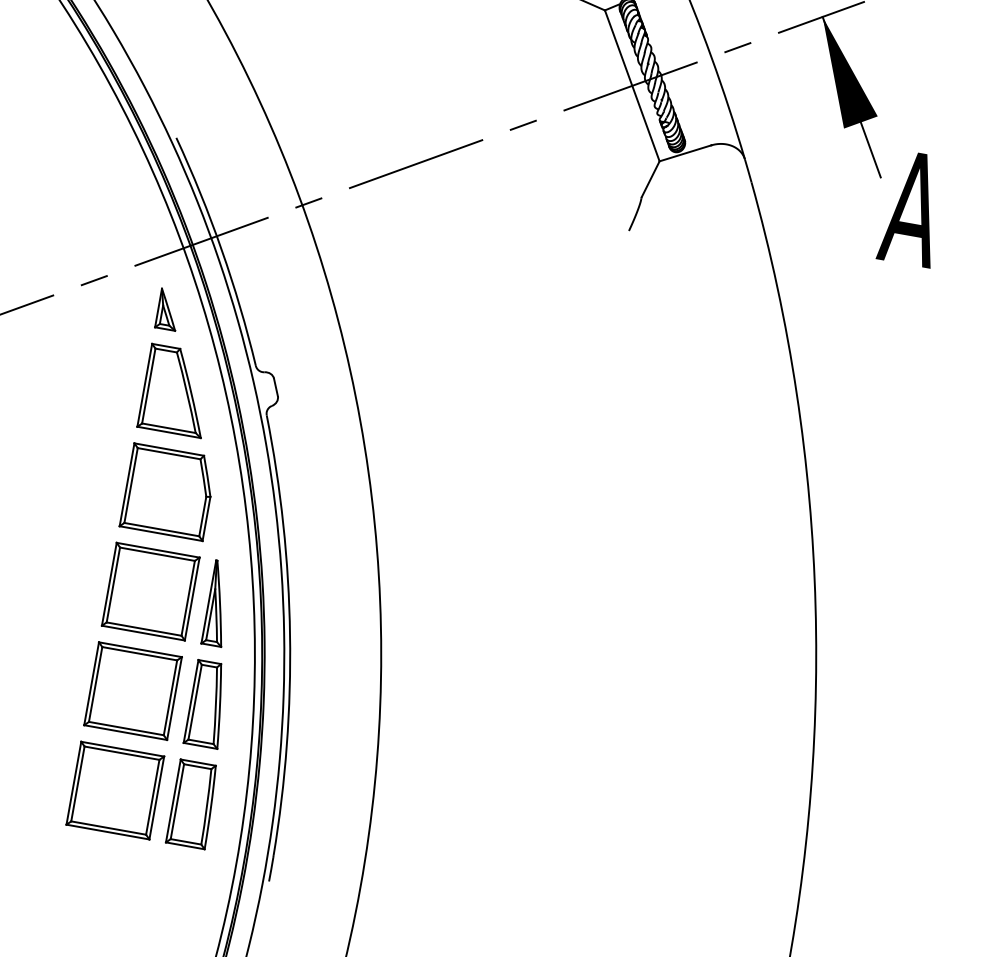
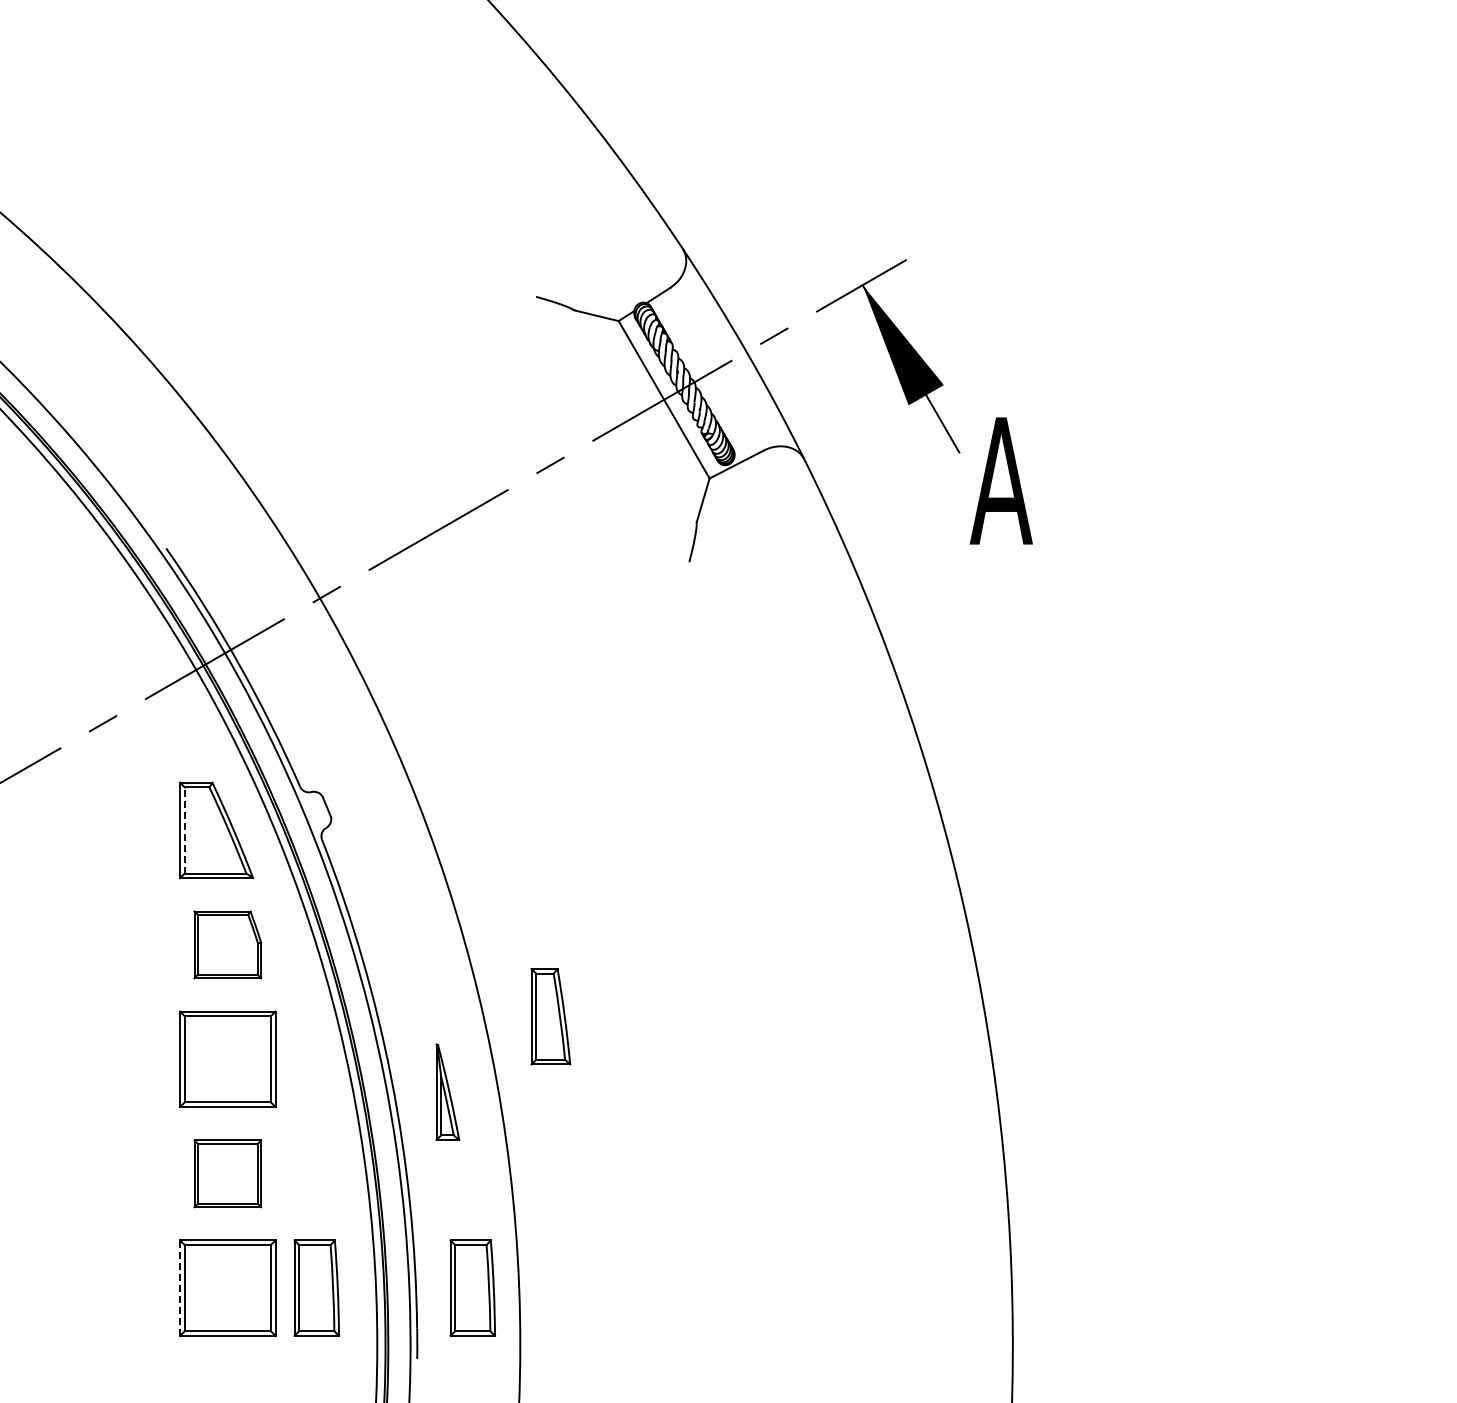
part: (168, 309) -> (191, 741), removed
line: (148, 385) -> (184, 829), solid -> dashed
part: (168, 491) -> (227, 944), size x0.7
part: (218, 603) -> (447, 1091), moved
part: (132, 690) -> (227, 1173), size x0.7
part: (207, 704) -> (550, 1016), moved
line: (74, 783) -> (180, 1288), solid -> dashed
part: (328, 827) -> (472, 1287), added

